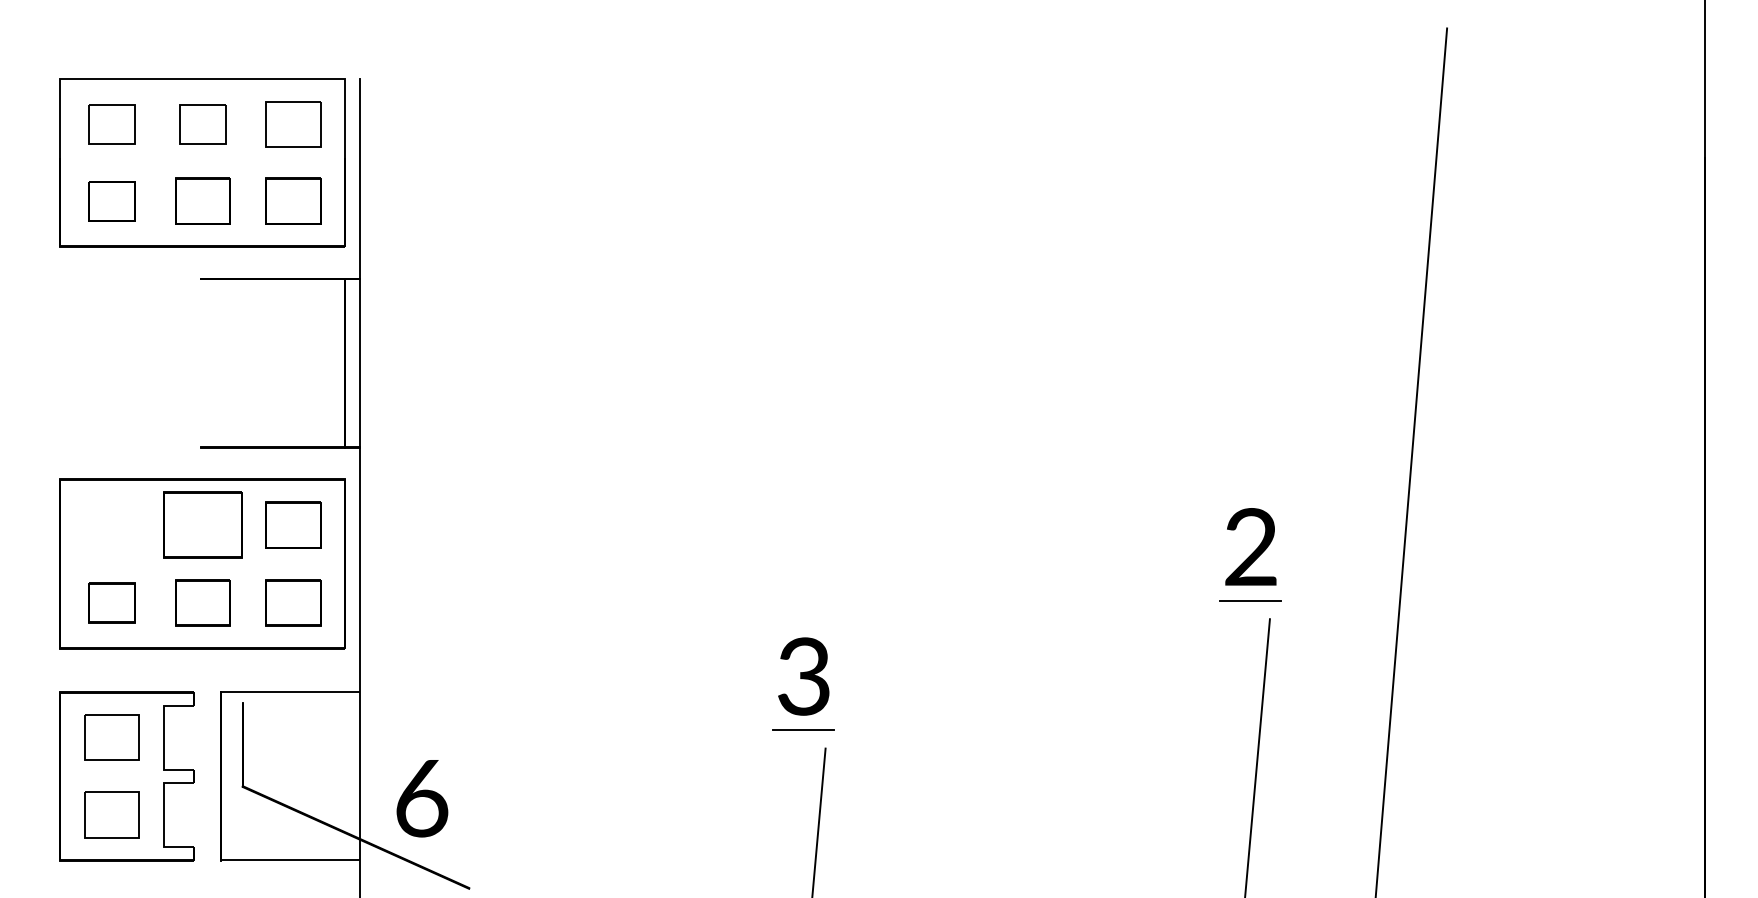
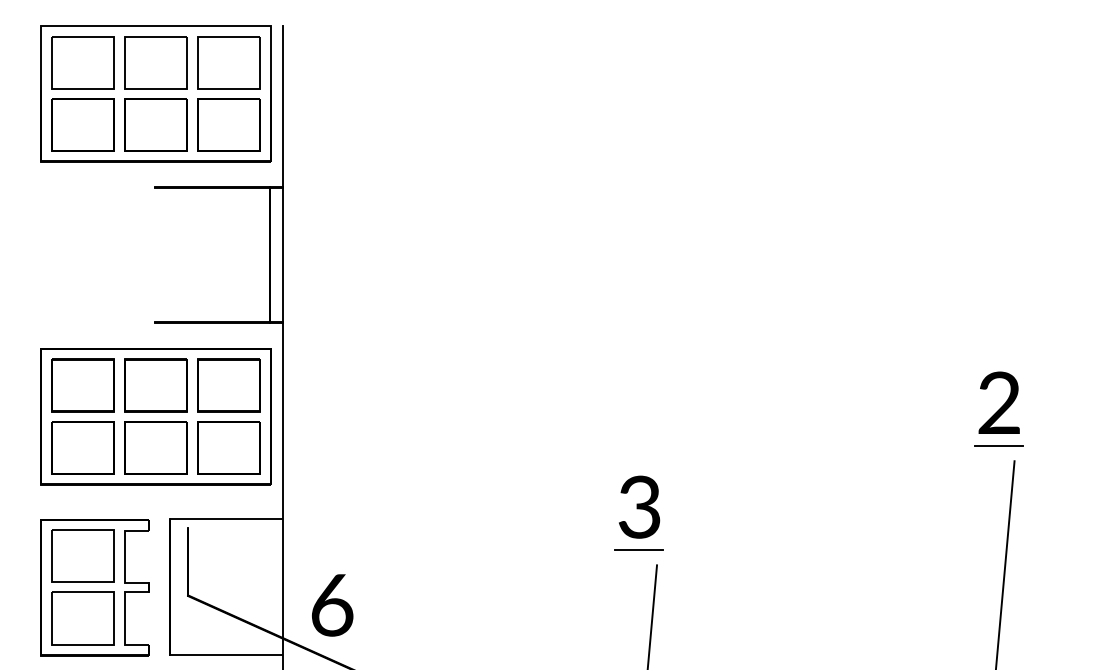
part: (111, 124) -> (82, 63), size x1.67
part: (202, 124) -> (155, 63), size x1.67
part: (293, 124) -> (228, 63), size x1.43
part: (111, 201) -> (82, 124), size x1.67
part: (202, 201) -> (155, 124), size x1.43
part: (293, 201) -> (228, 124), size x1.43
part: (111, 524) -> (82, 384), added
part: (293, 524) -> (228, 384), size x1.43
part: (111, 602) -> (82, 447), size x1.67
part: (202, 602) -> (155, 447), size x1.43
part: (293, 602) -> (228, 447), size x1.43
part: (111, 737) -> (82, 556), size x1.43
part: (111, 814) -> (82, 618), size x1.43

